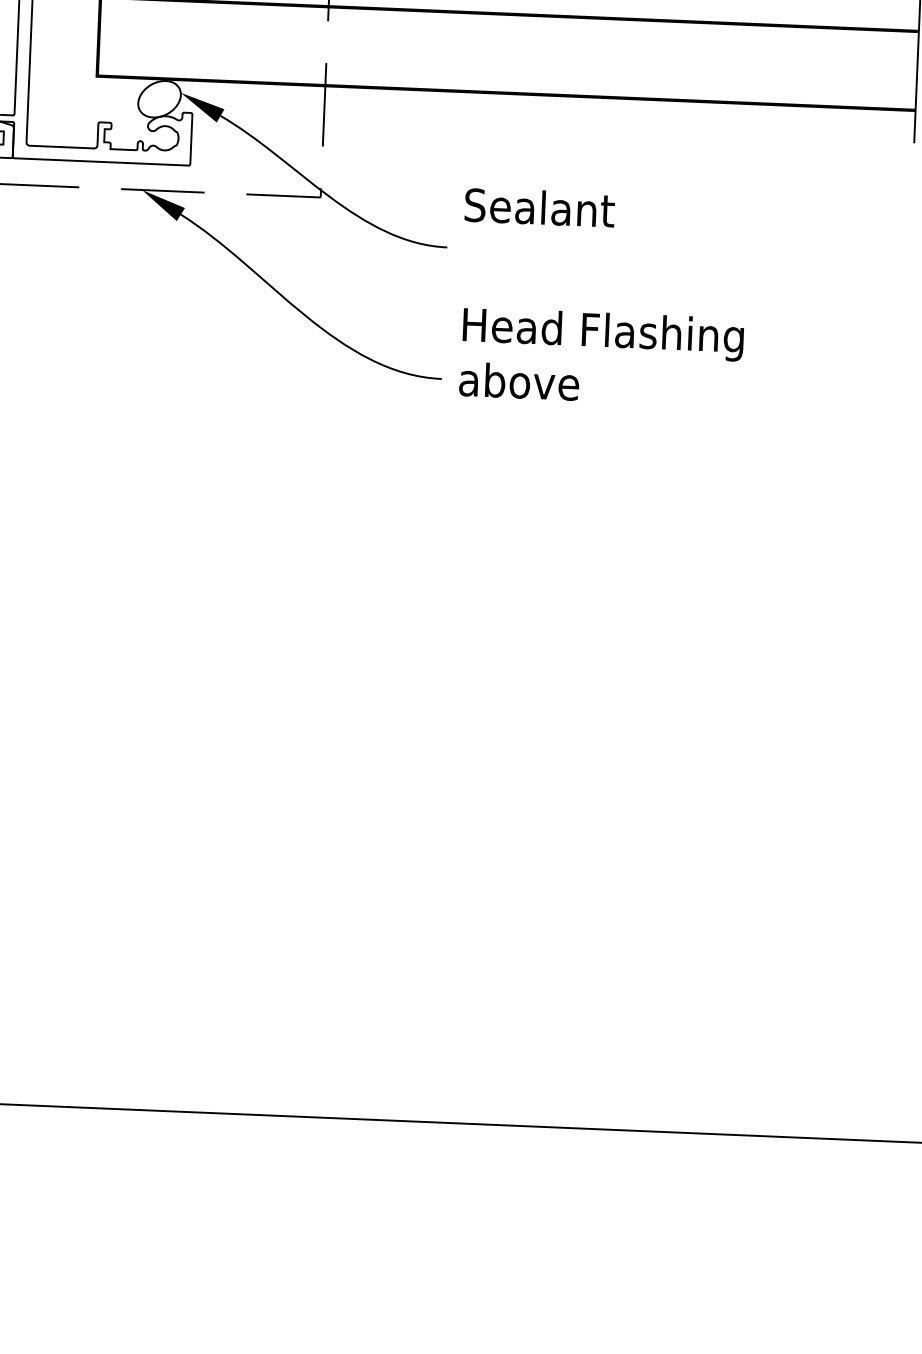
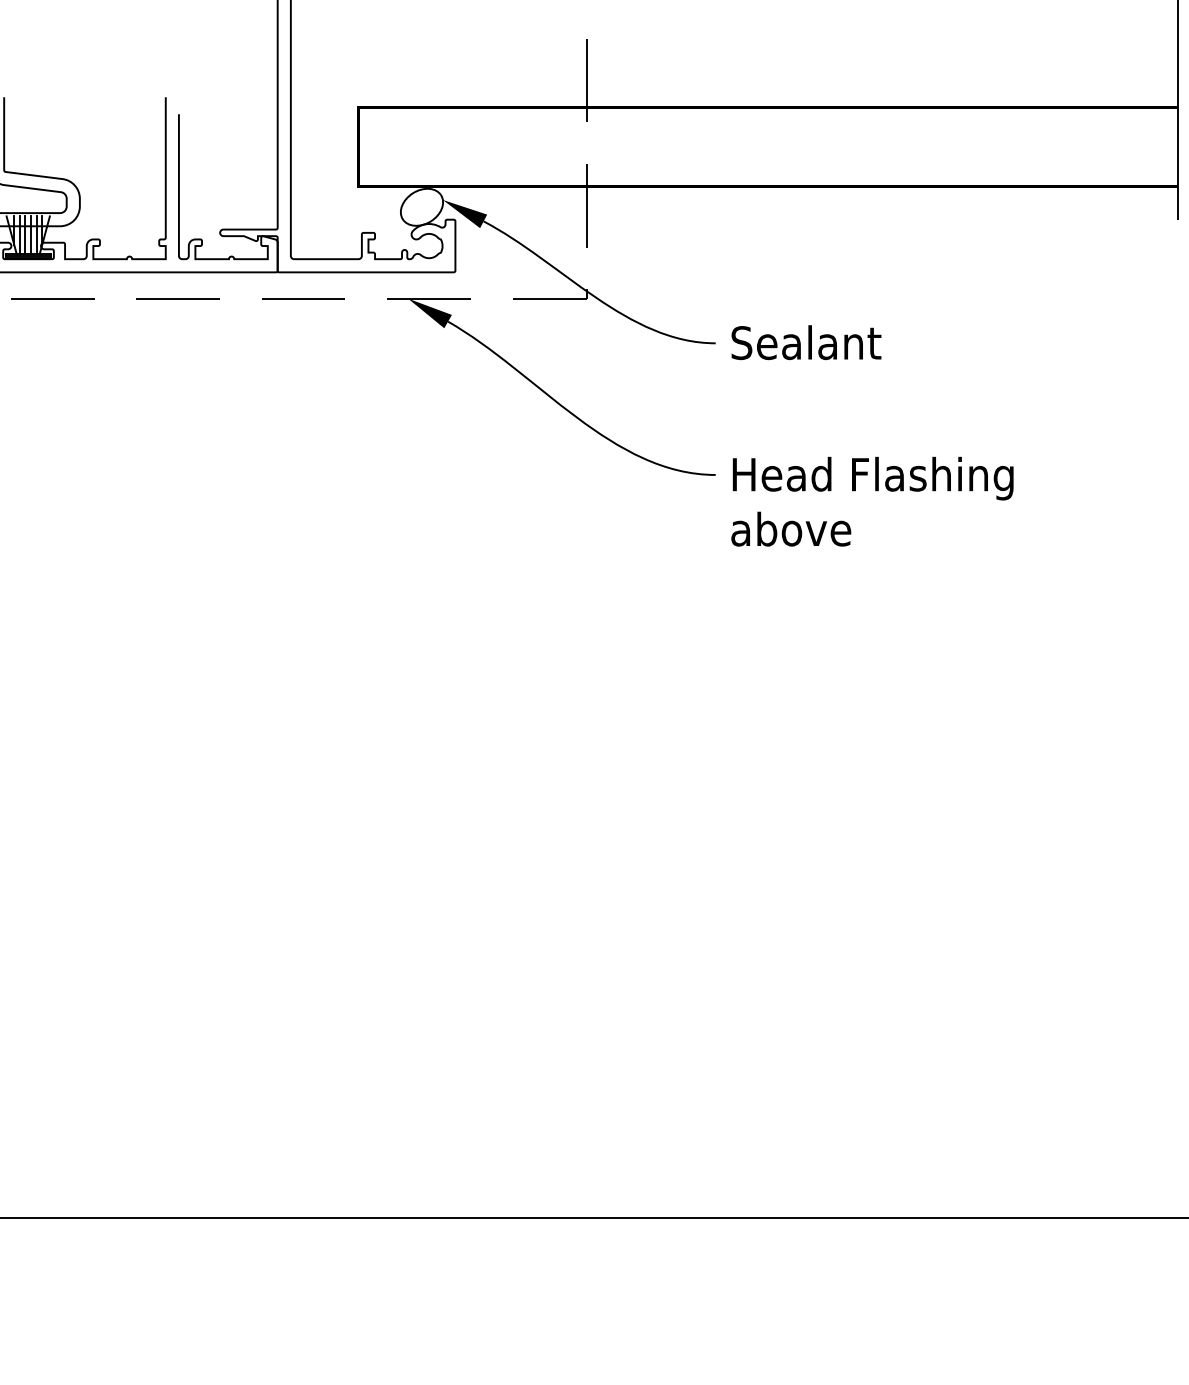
text: (539, 207) -> (806, 342), moved
text: (601, 357) -> (872, 501), moved

